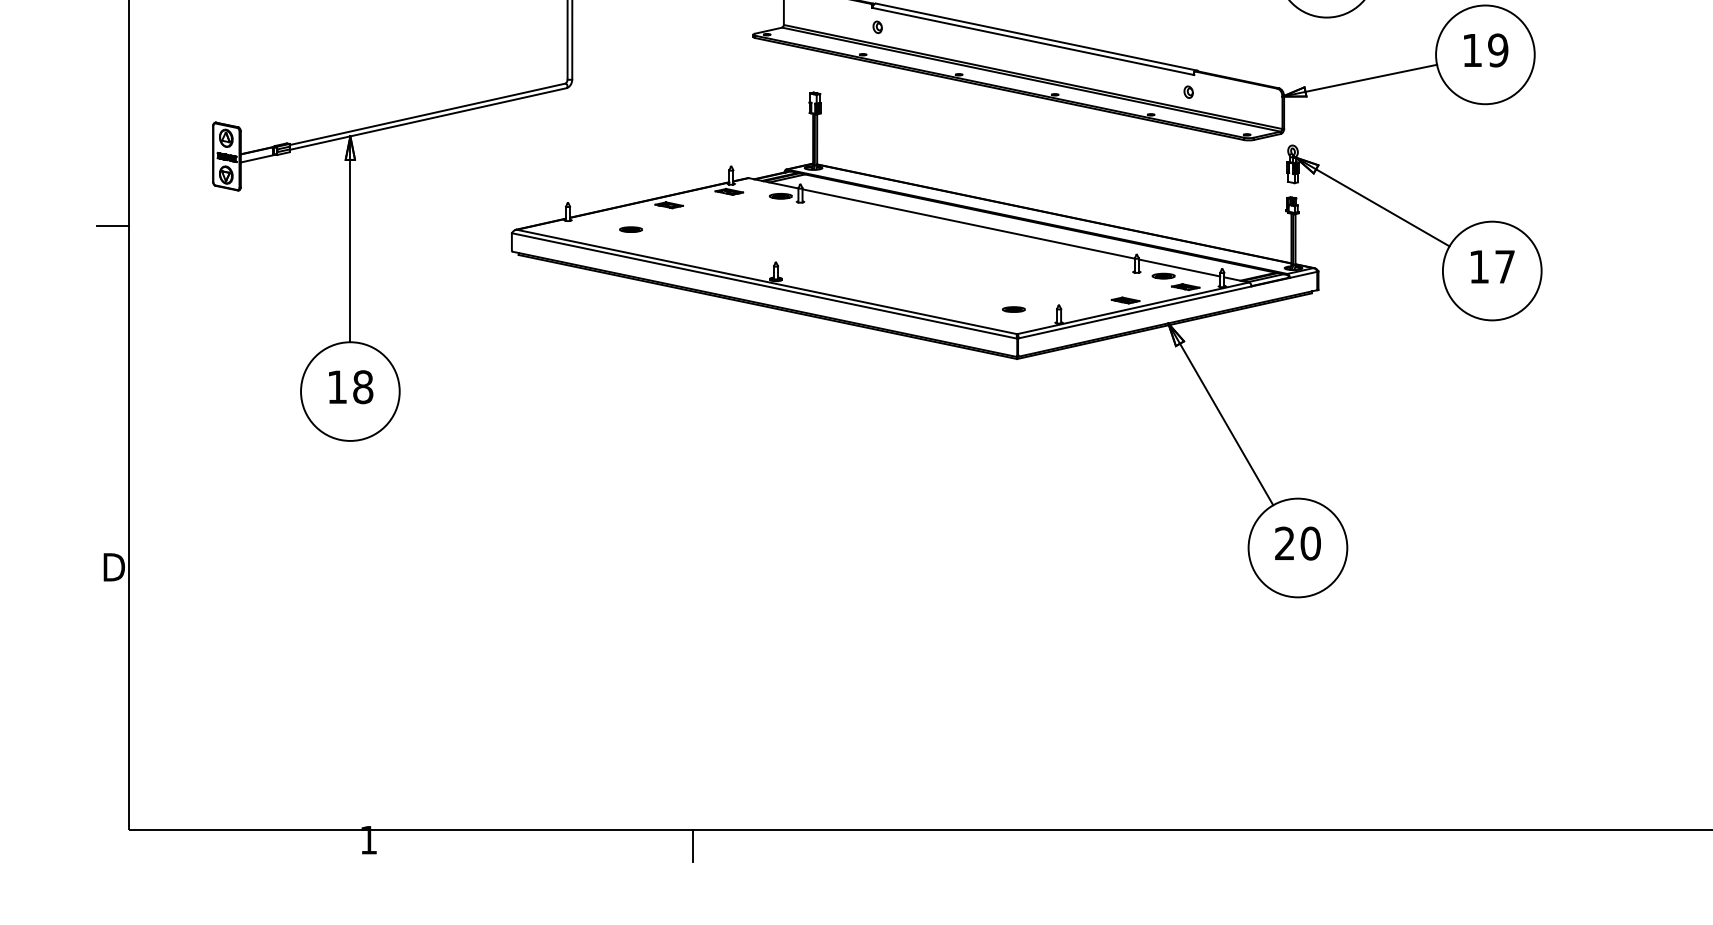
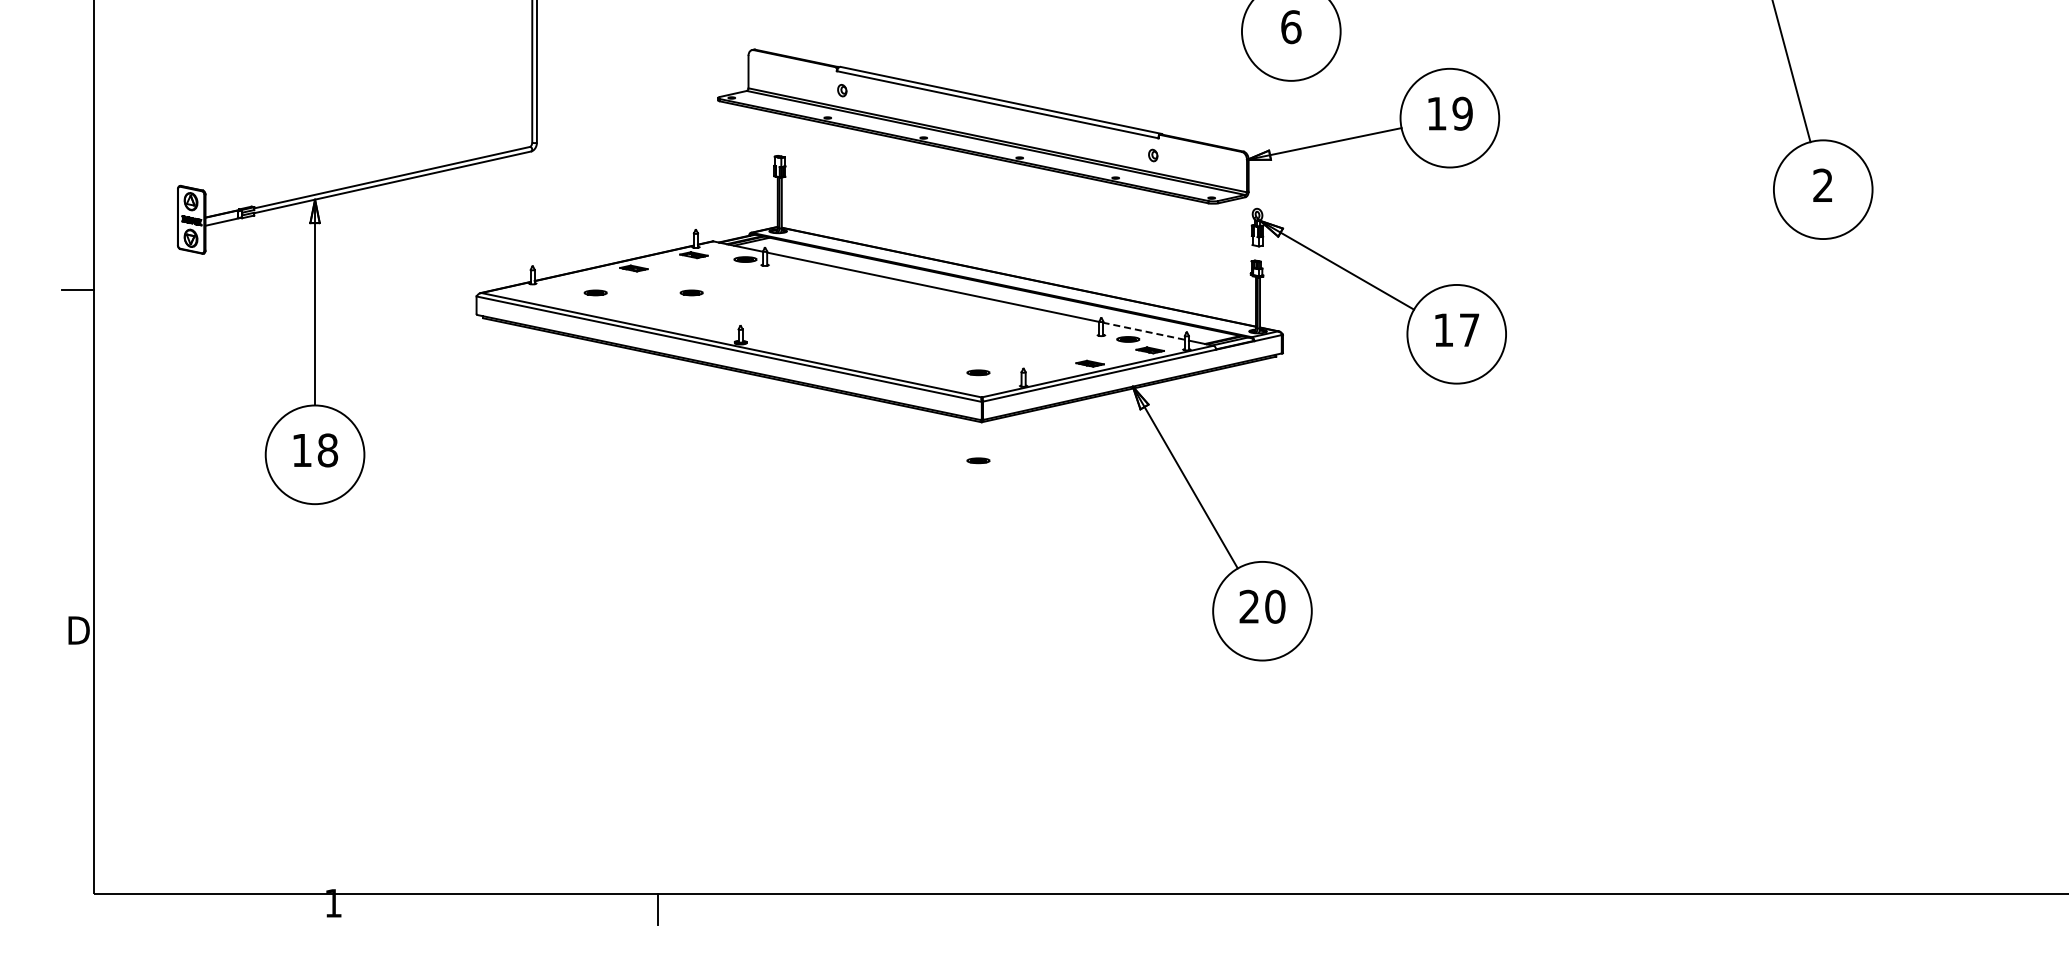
part: (726, 229) -> (691, 292), added
line: (1179, 268) -> (1144, 331), solid -> dashed
part: (1013, 397) -> (978, 460), added

